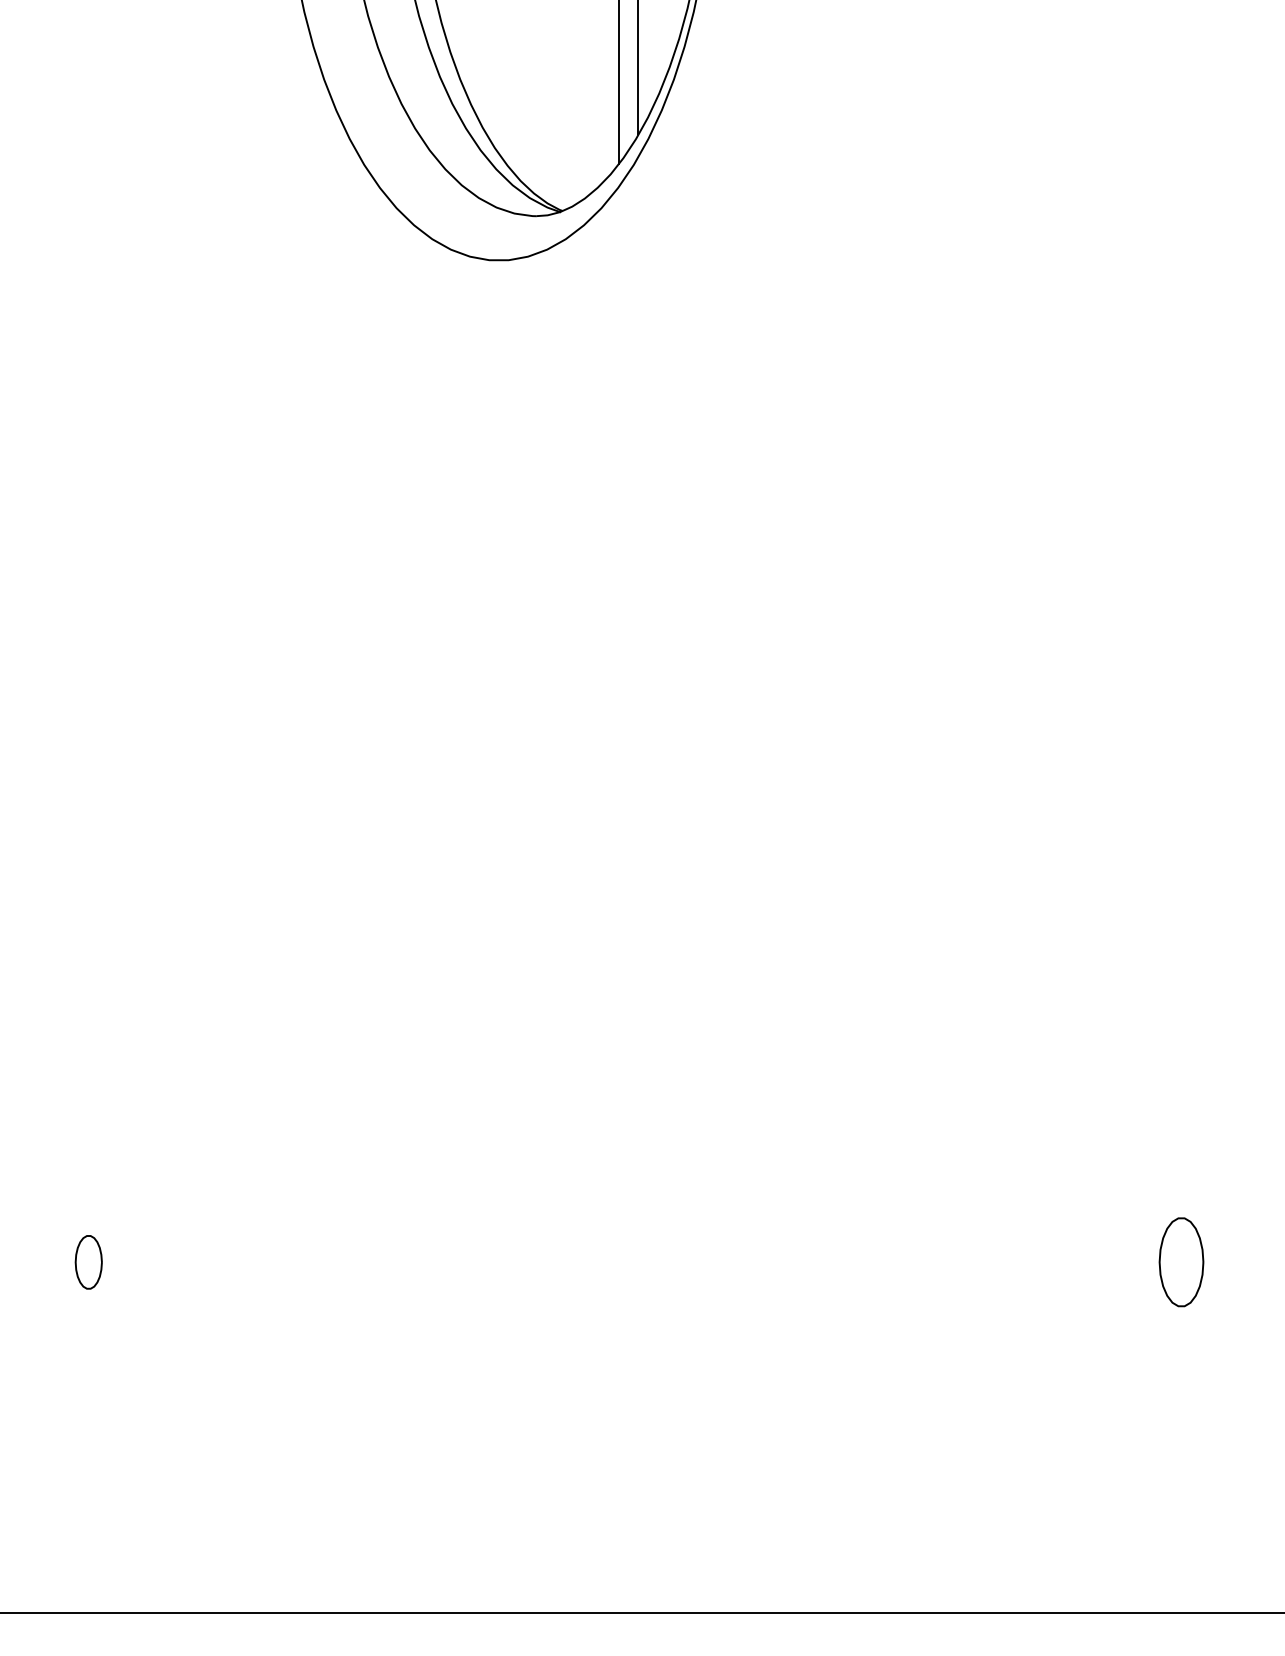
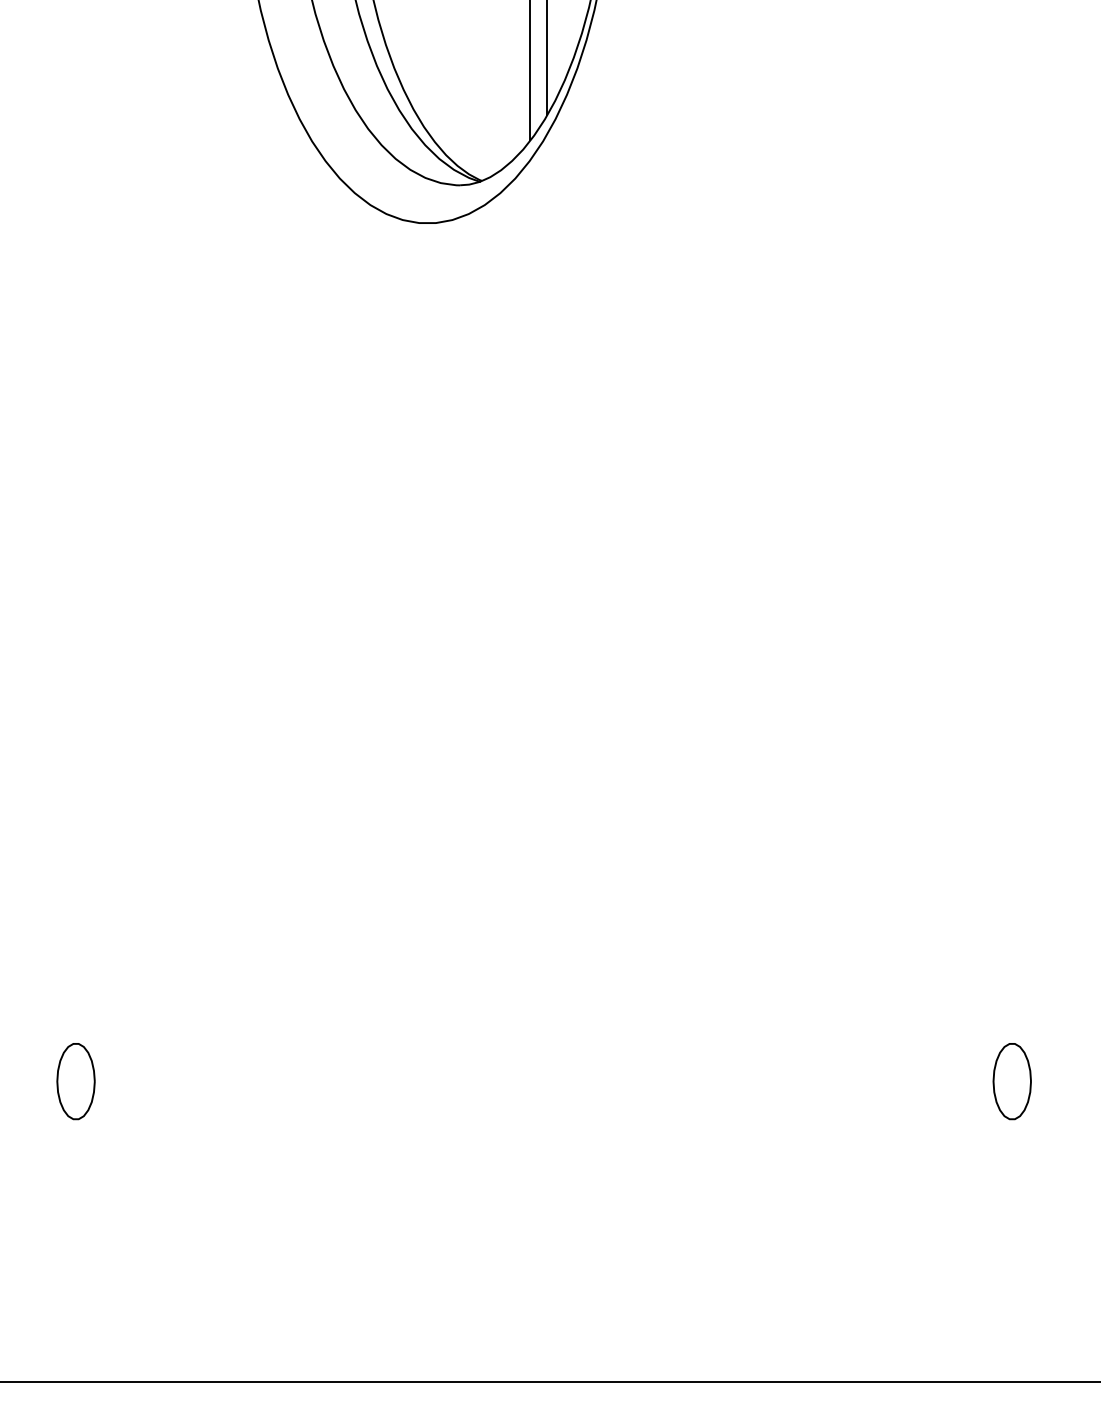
part: (88, 1262) -> (75, 1081), size x1.67

